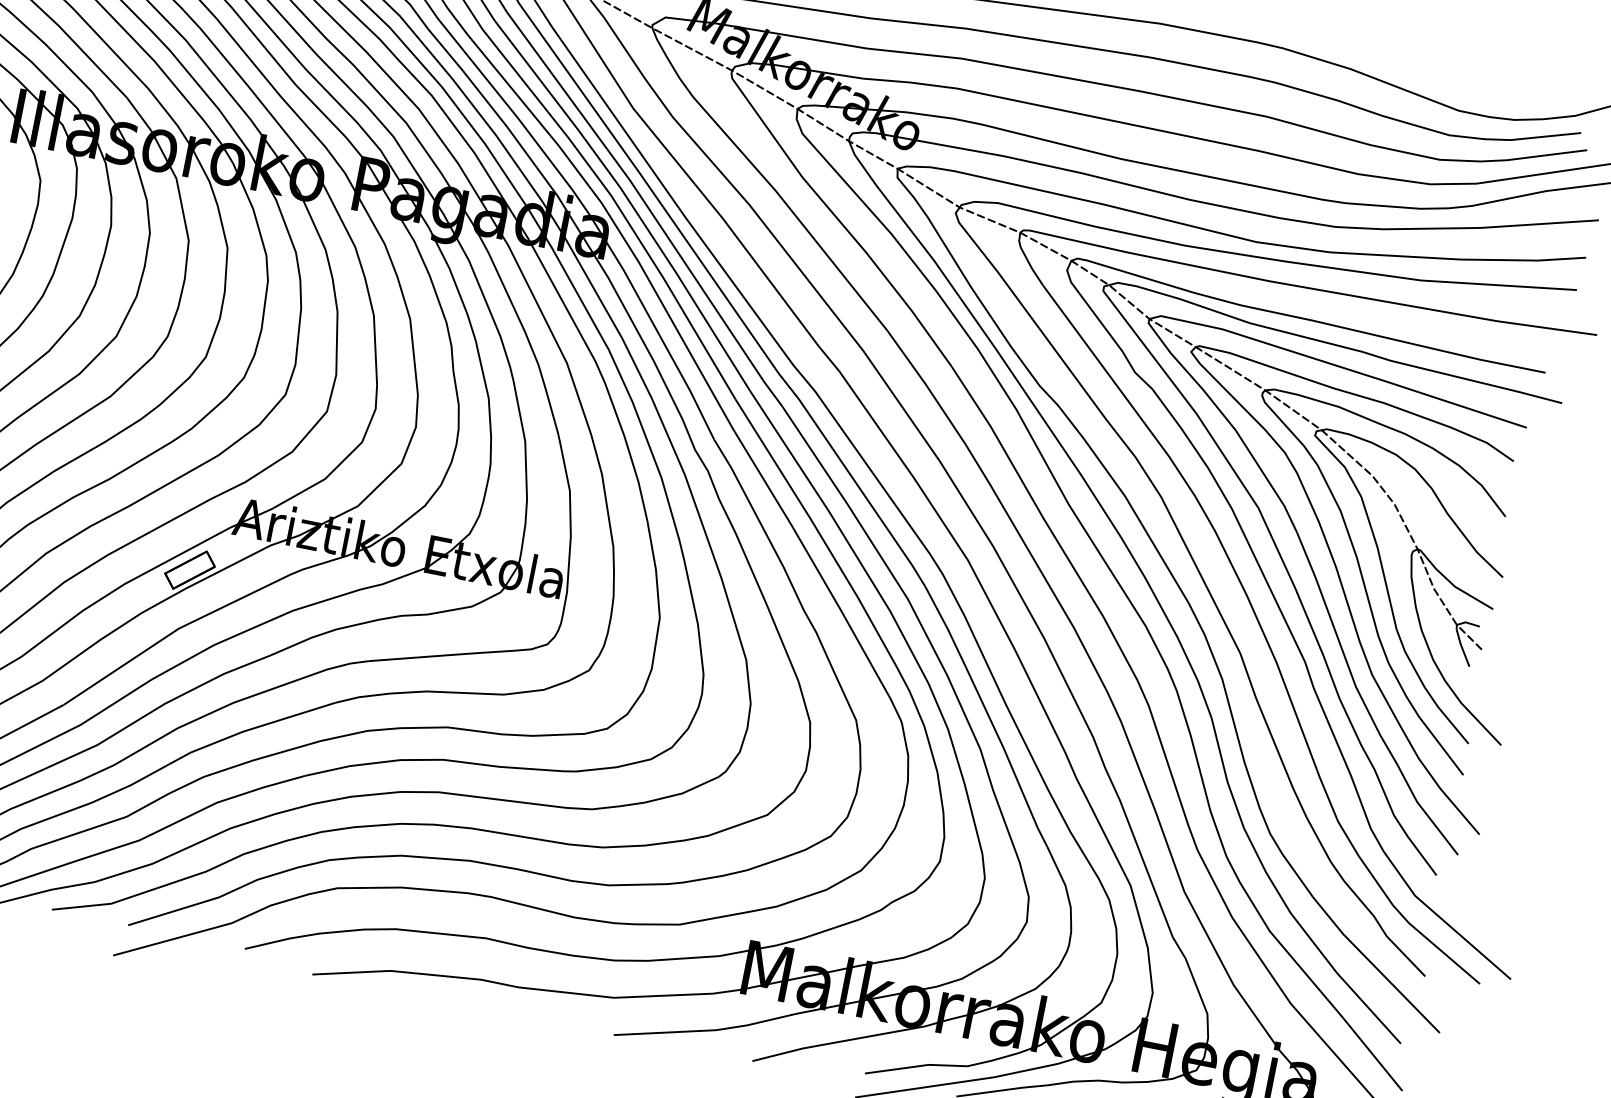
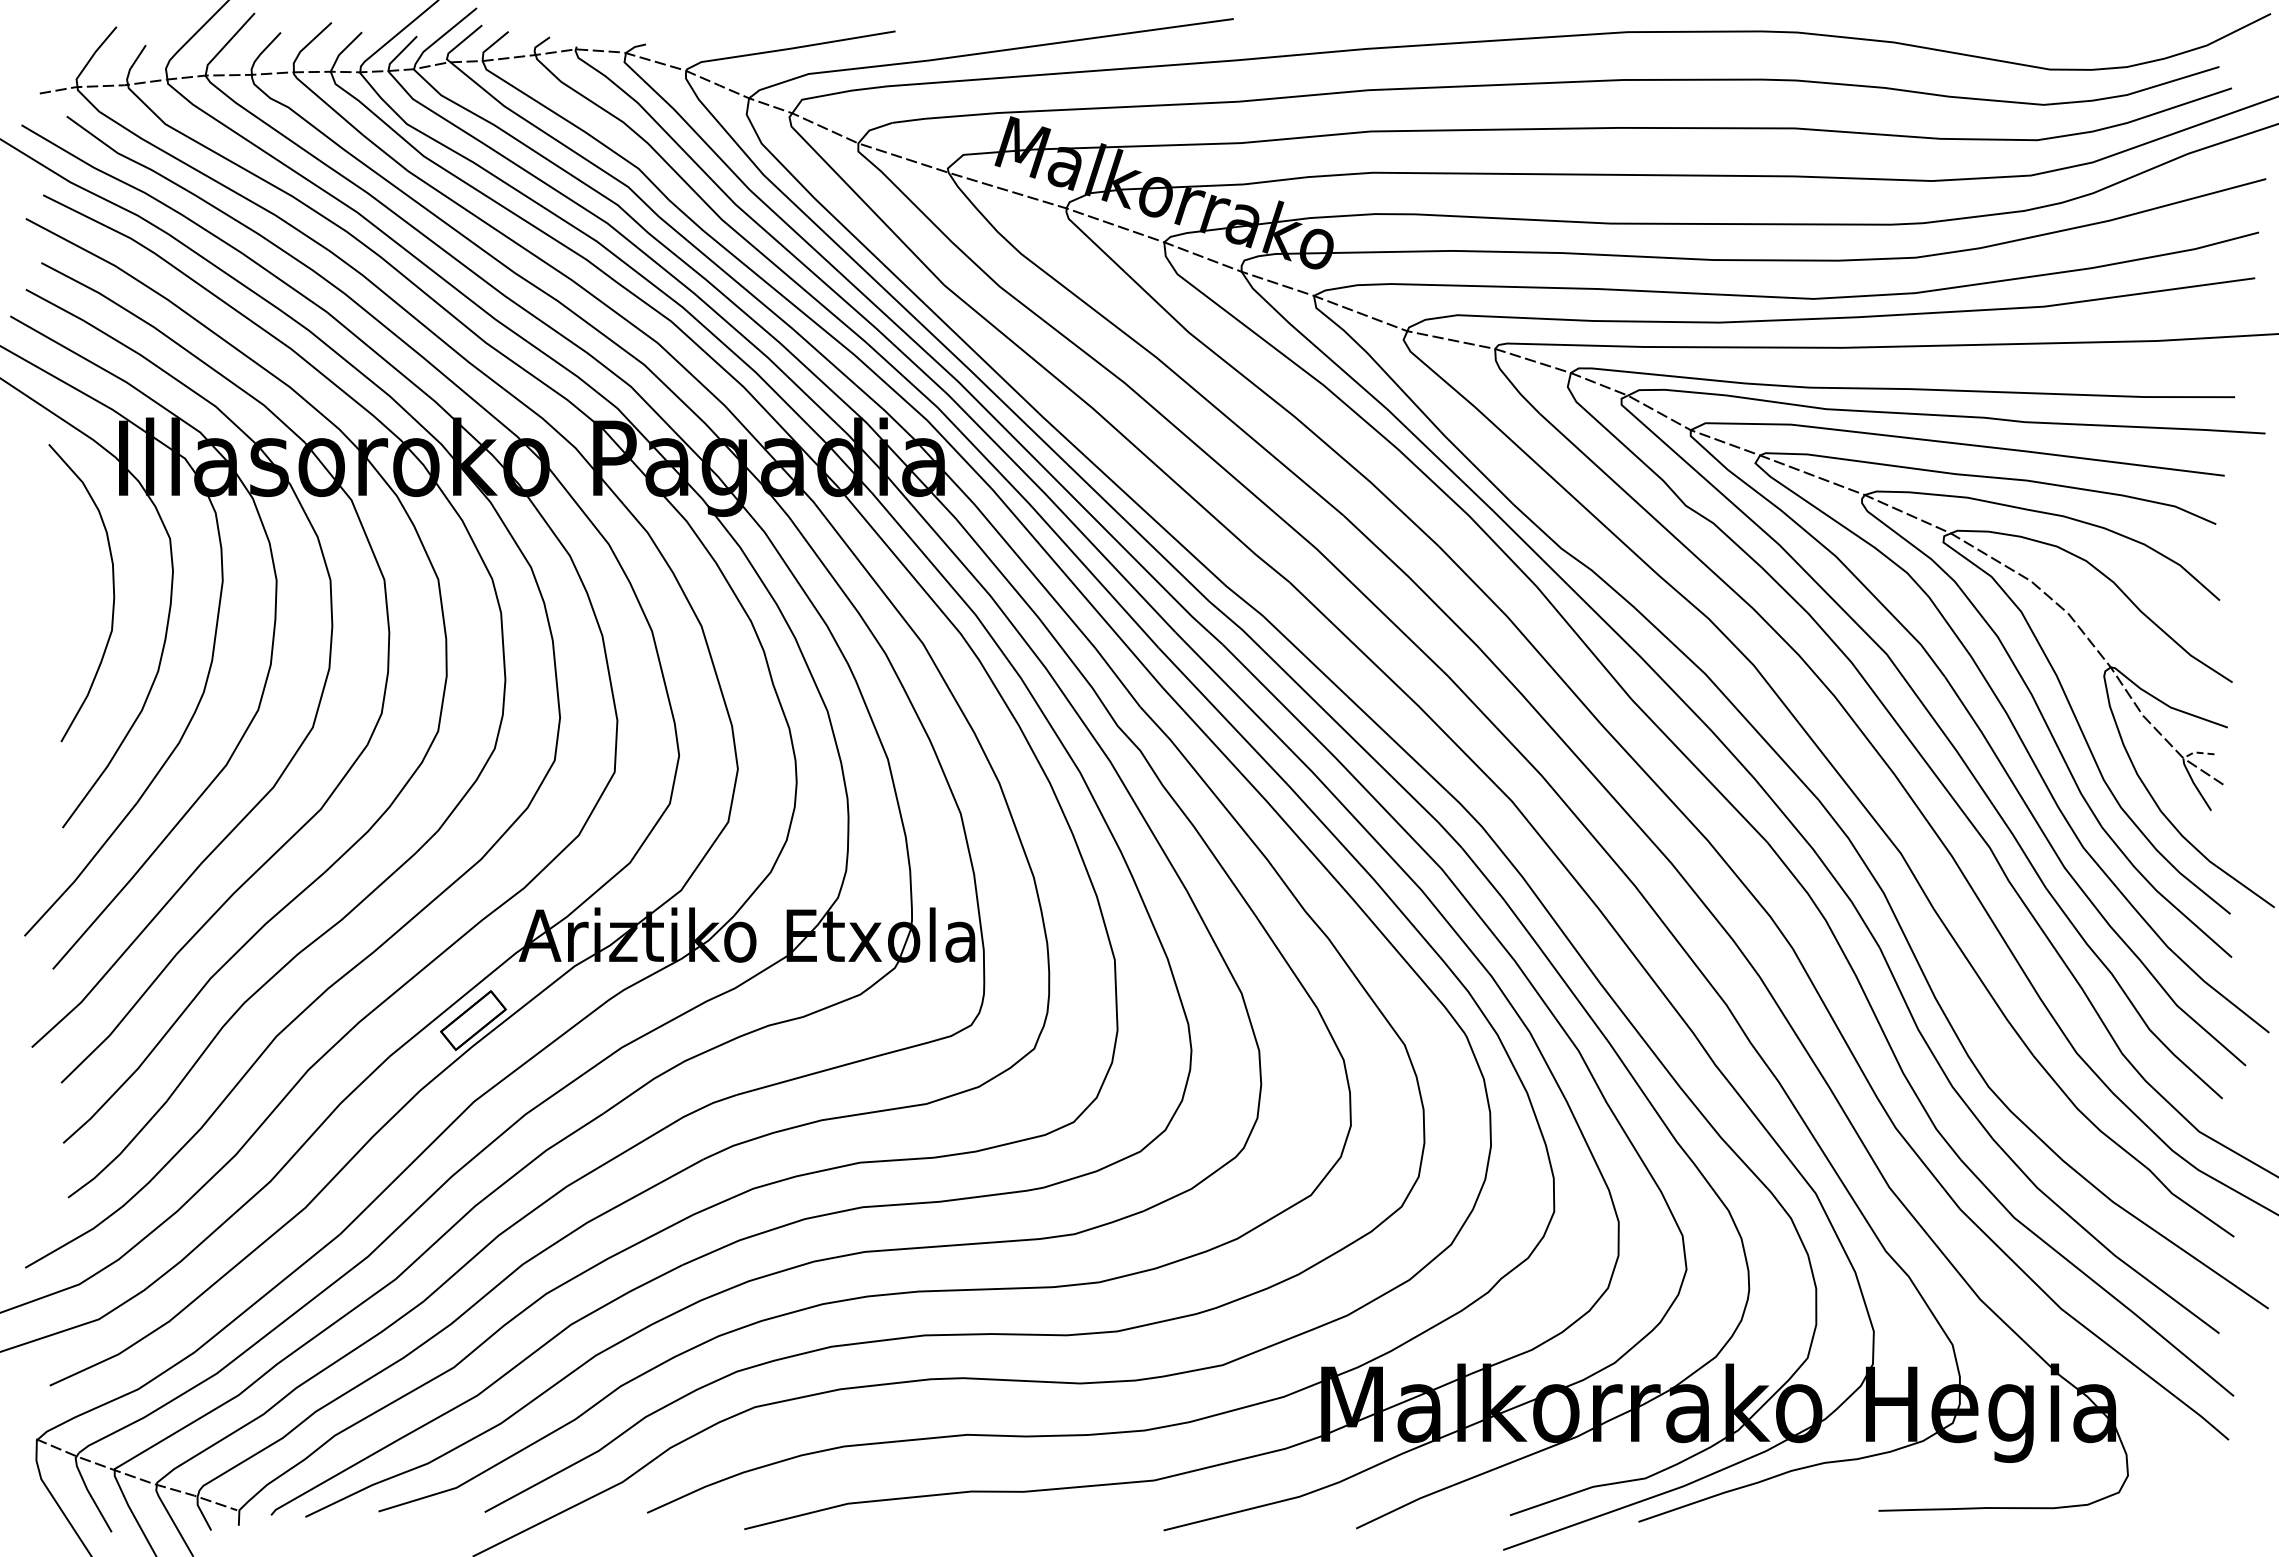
line: (1465, 622) -> (2194, 752), solid -> dashed

